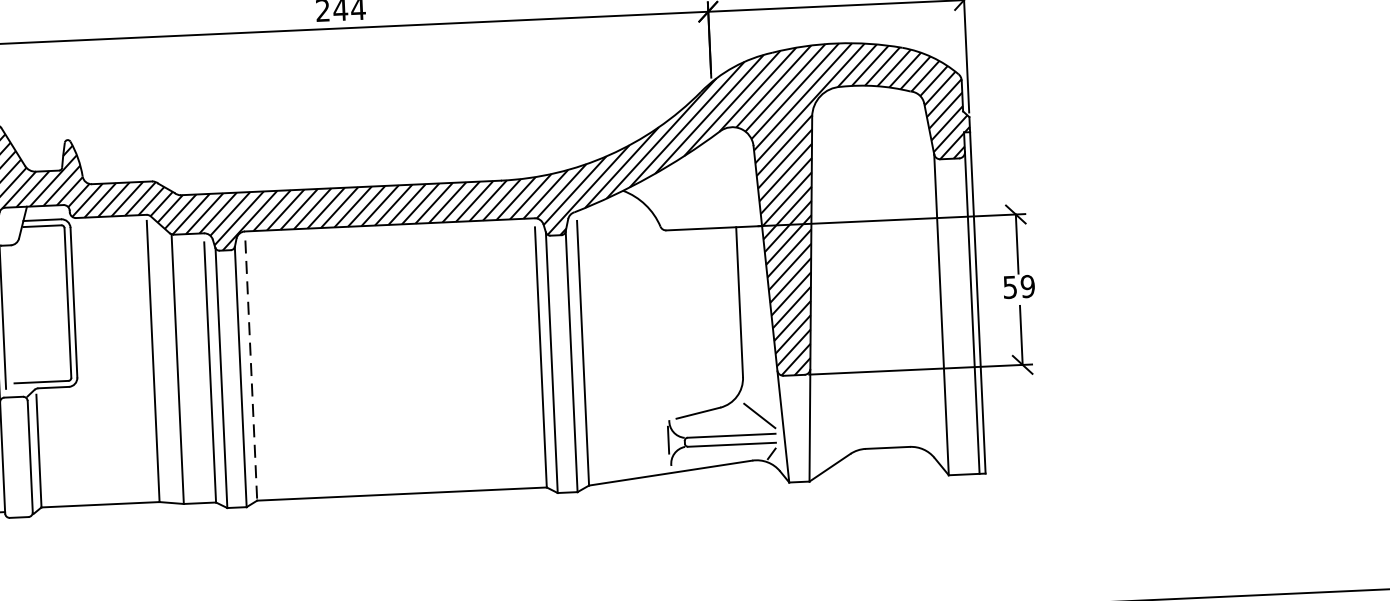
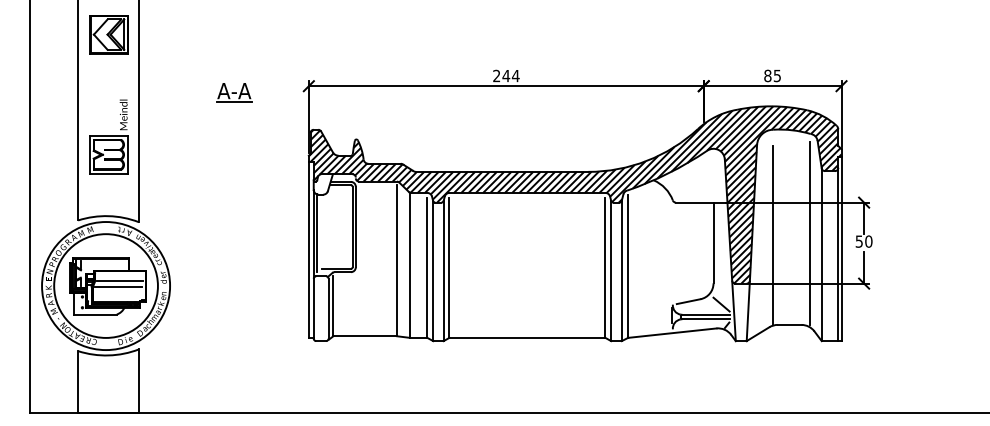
line: (917, 276) -> (809, 233), added
line: (850, 281) -> (773, 234), added
text: (1027, 286) -> (868, 241), 59 -> 50
line: (251, 371) -> (449, 268), dashed -> solid

